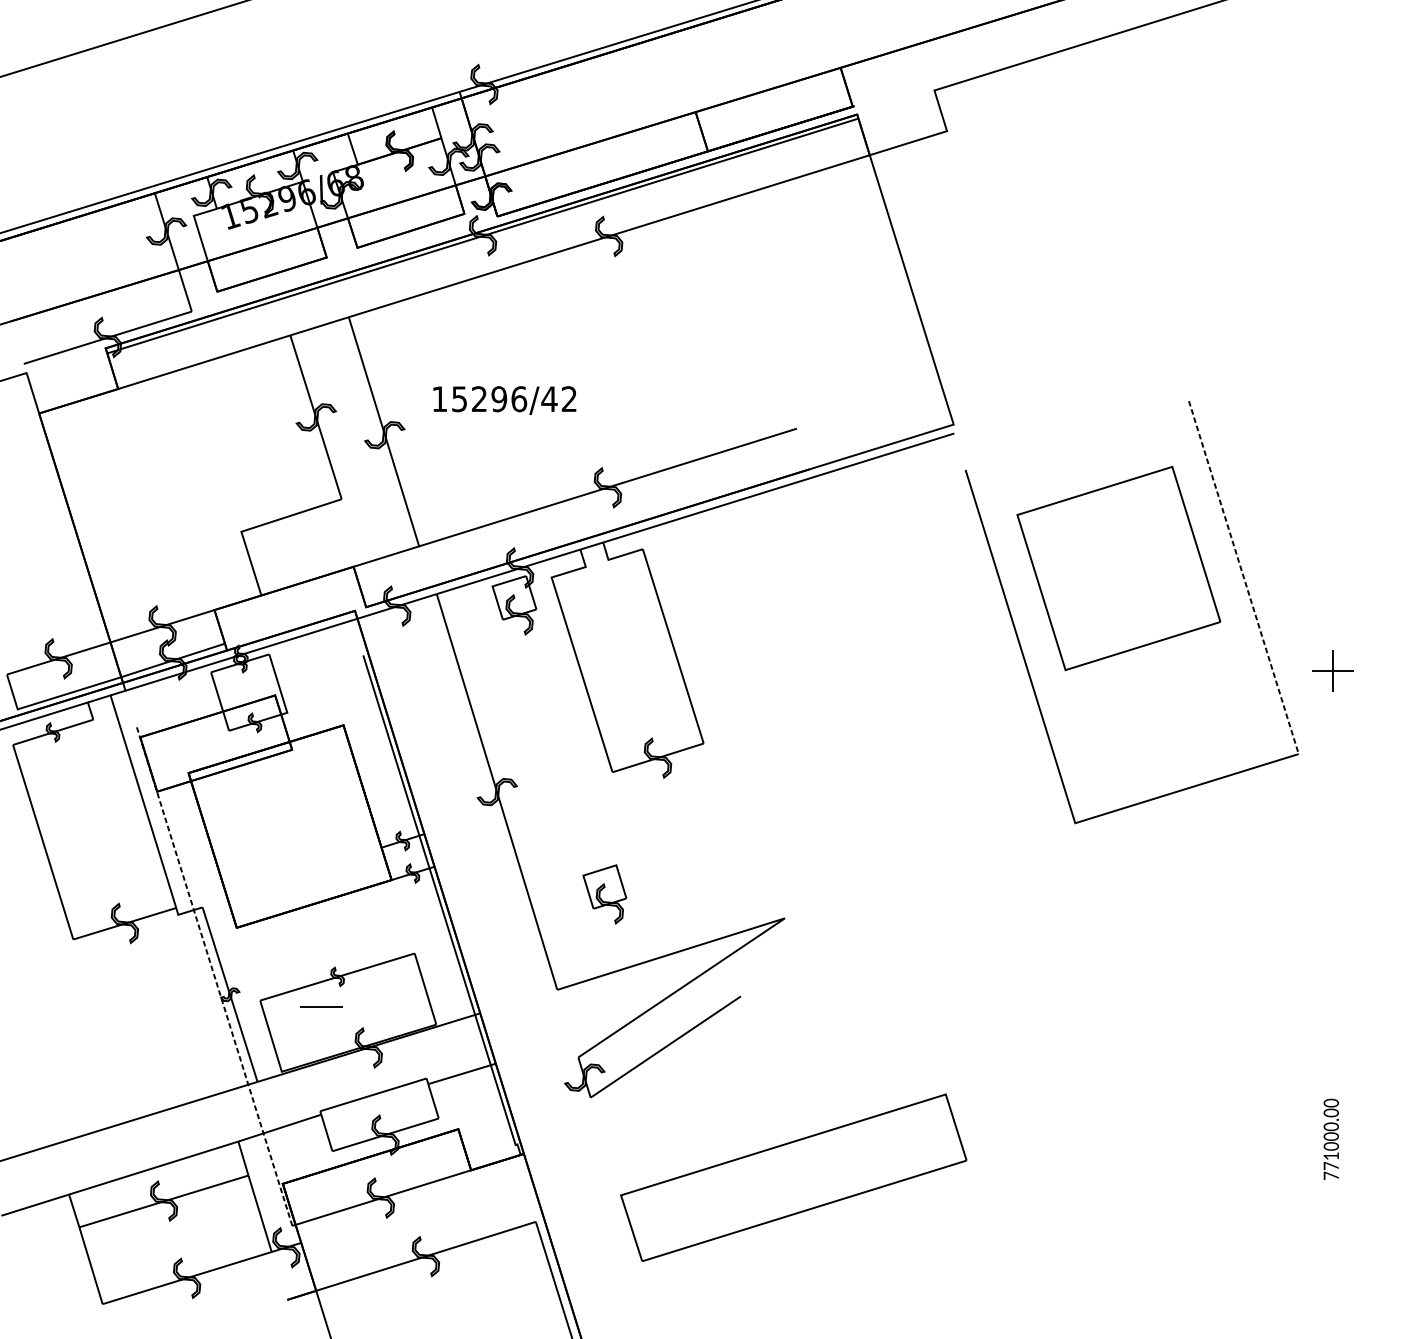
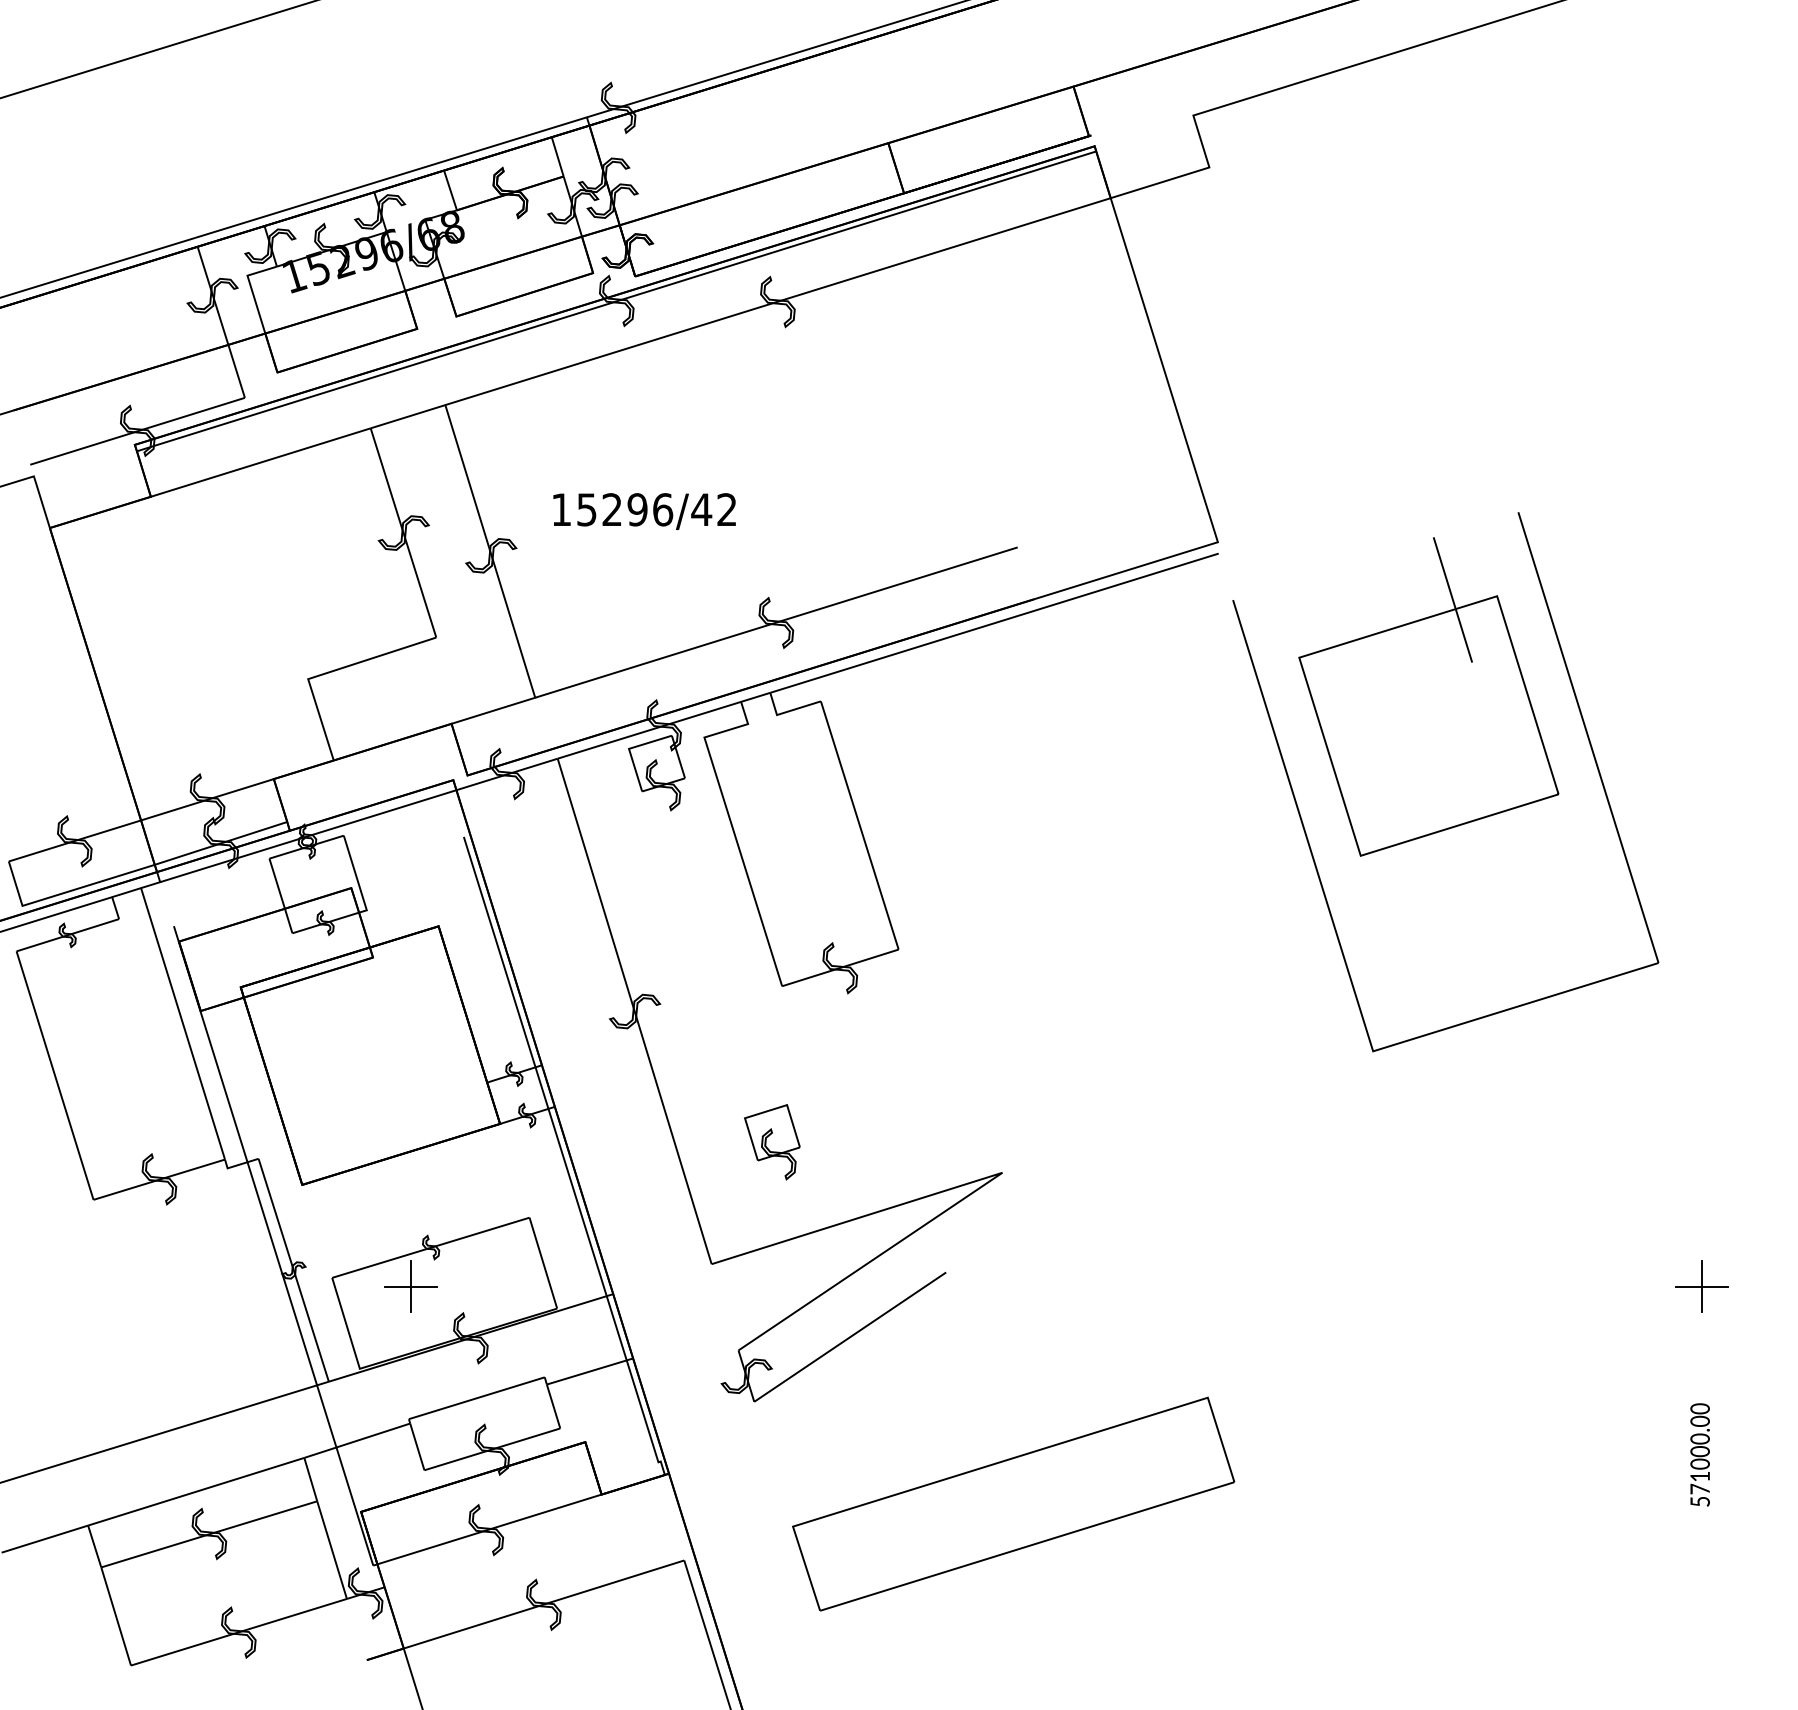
line: (1137, 469) -> (1452, 599), added
line: (1243, 578) -> (1588, 738), dashed -> solid
part: (1332, 670) -> (1701, 1286), moved
line: (214, 975) -> (273, 1245), dashed -> solid
line: (321, 1007) -> (410, 1286), added
text: (1330, 1175) -> (1699, 1501), 771000.00 -> 571000.00

